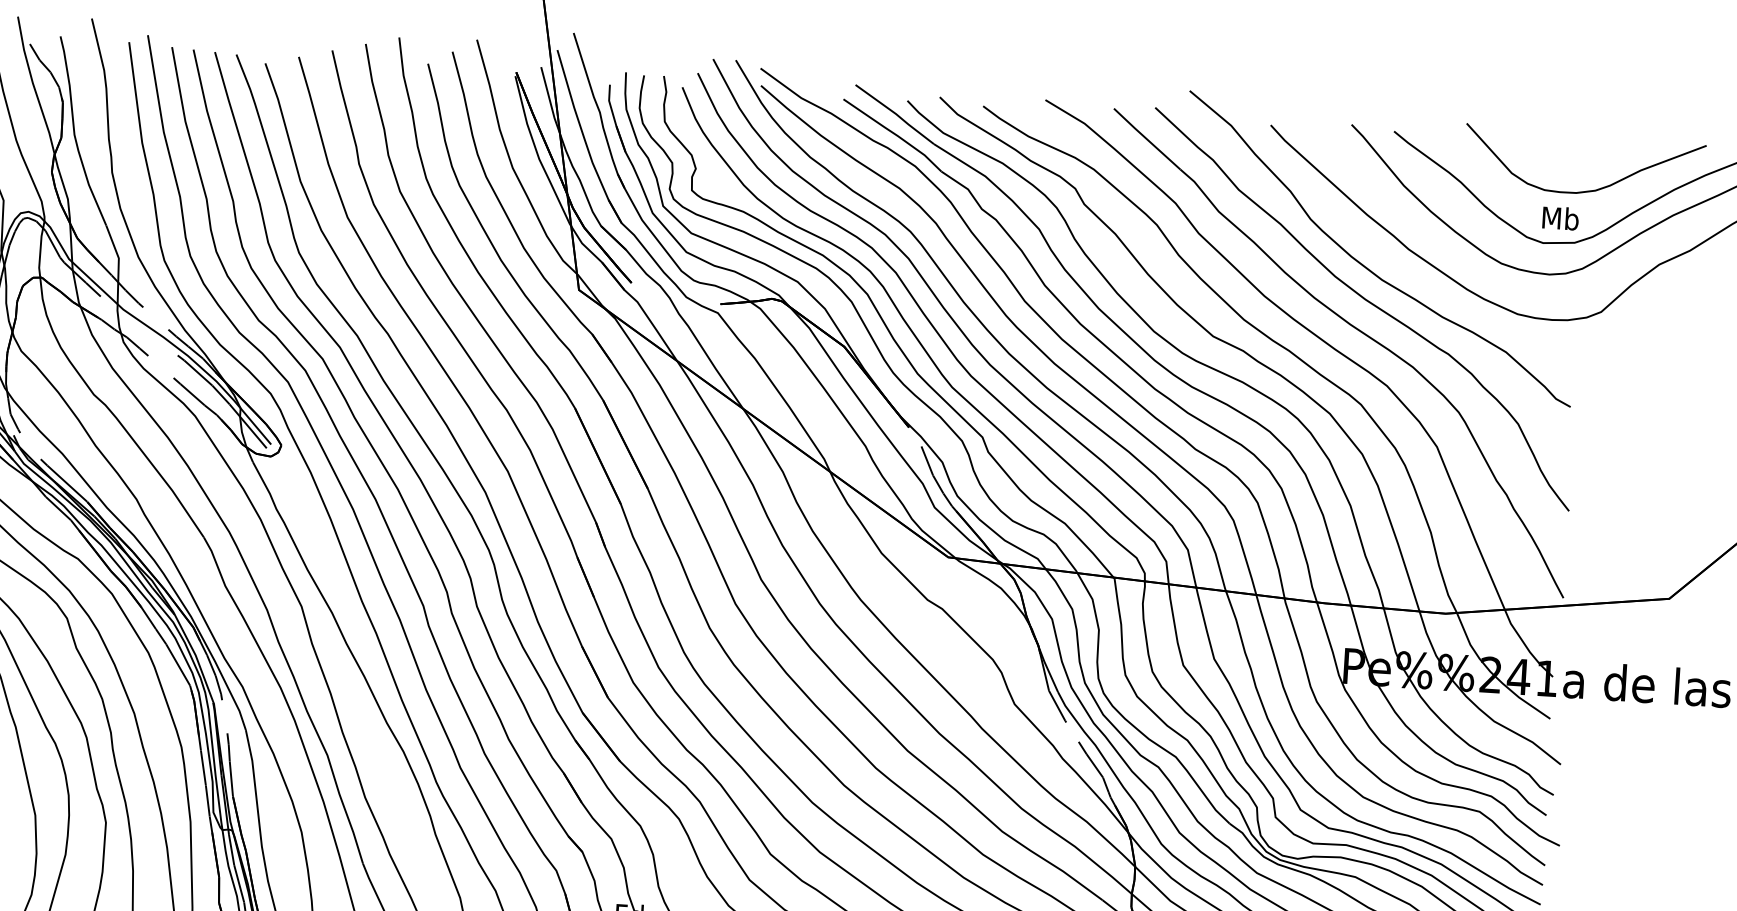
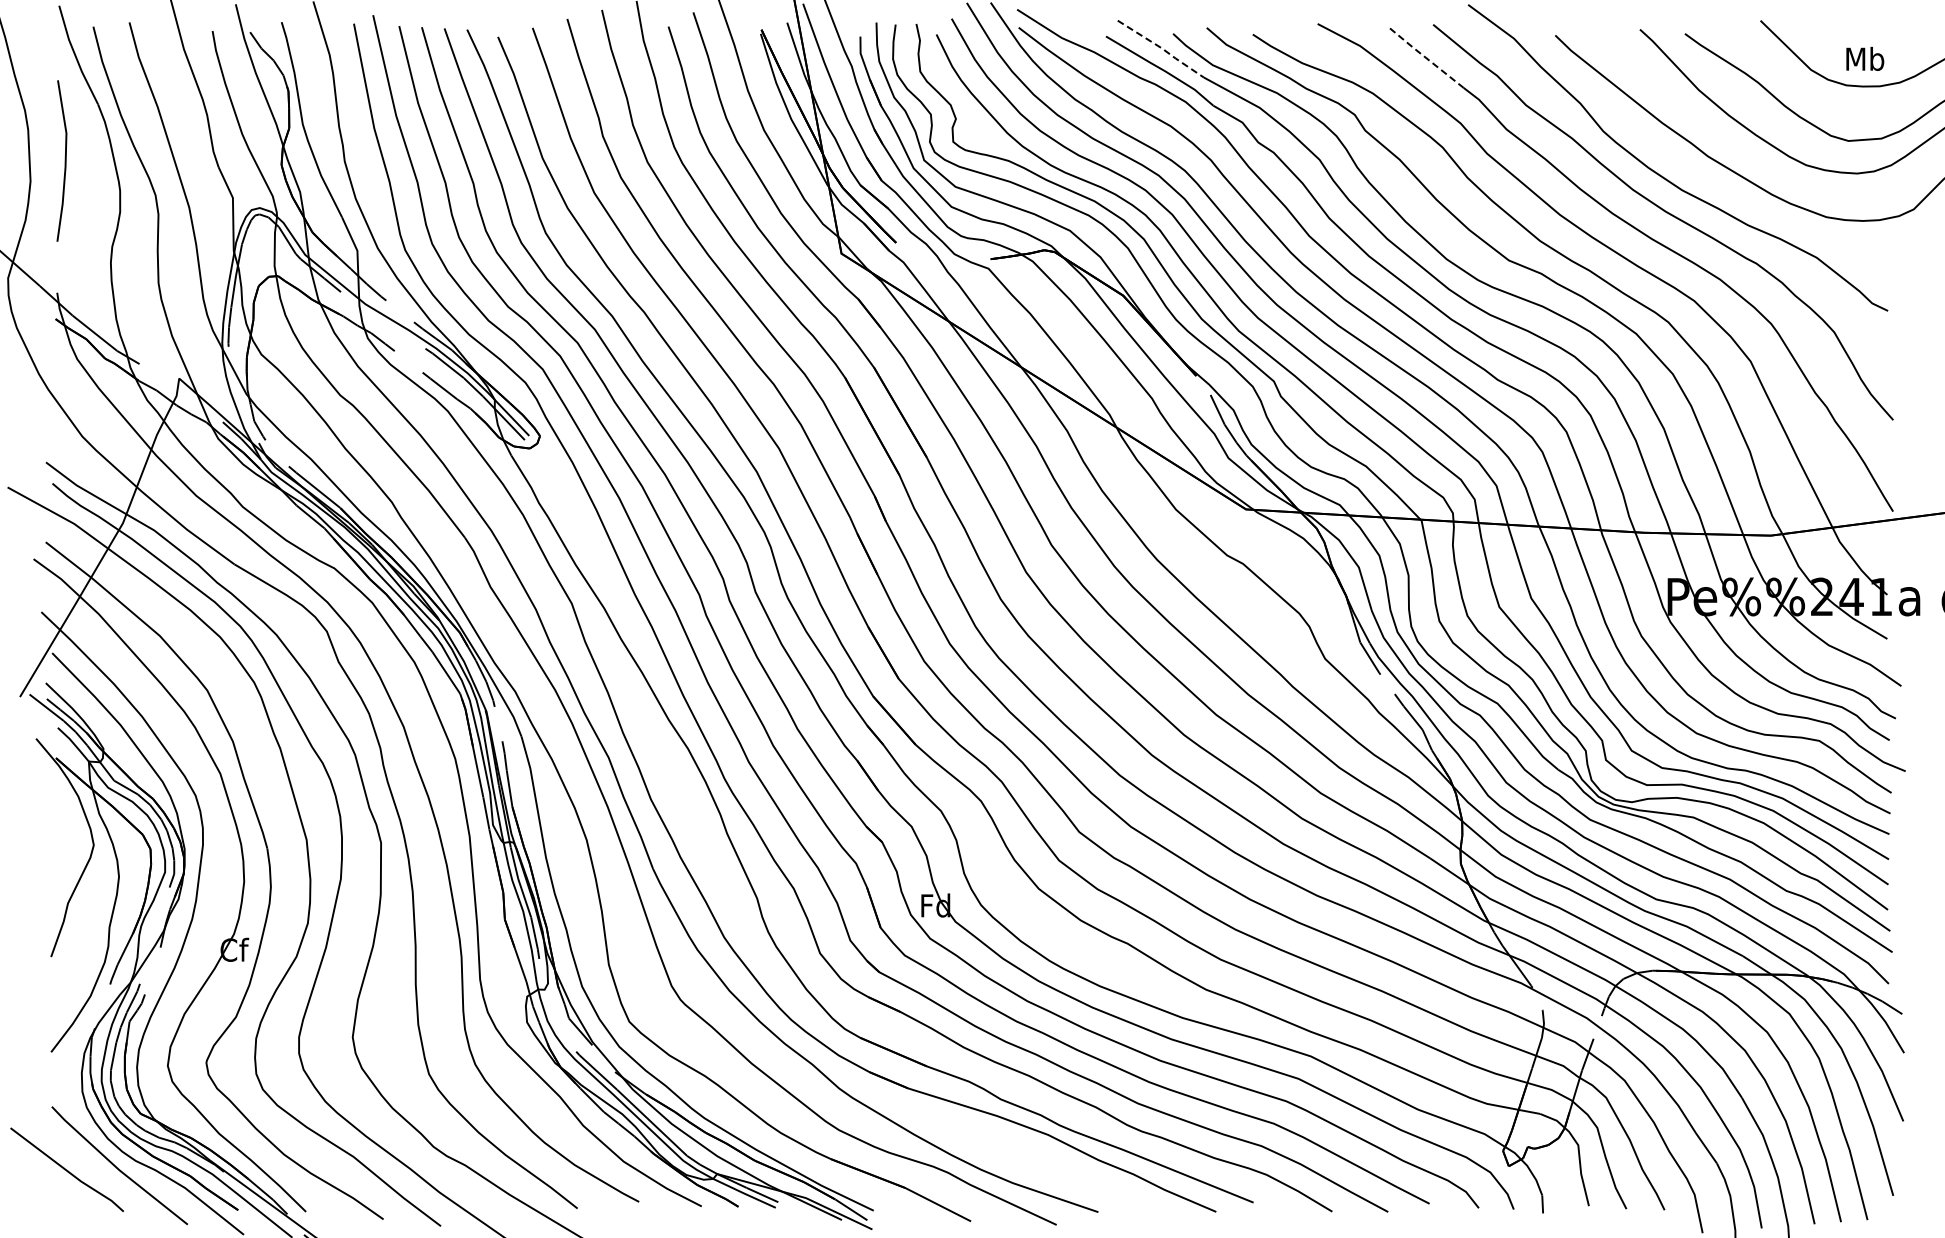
line: (896, 114) -> (1162, 48), solid -> dashed
line: (1146, 139) -> (1426, 58), solid -> dashed
text: (1560, 217) -> (1865, 58), moved

